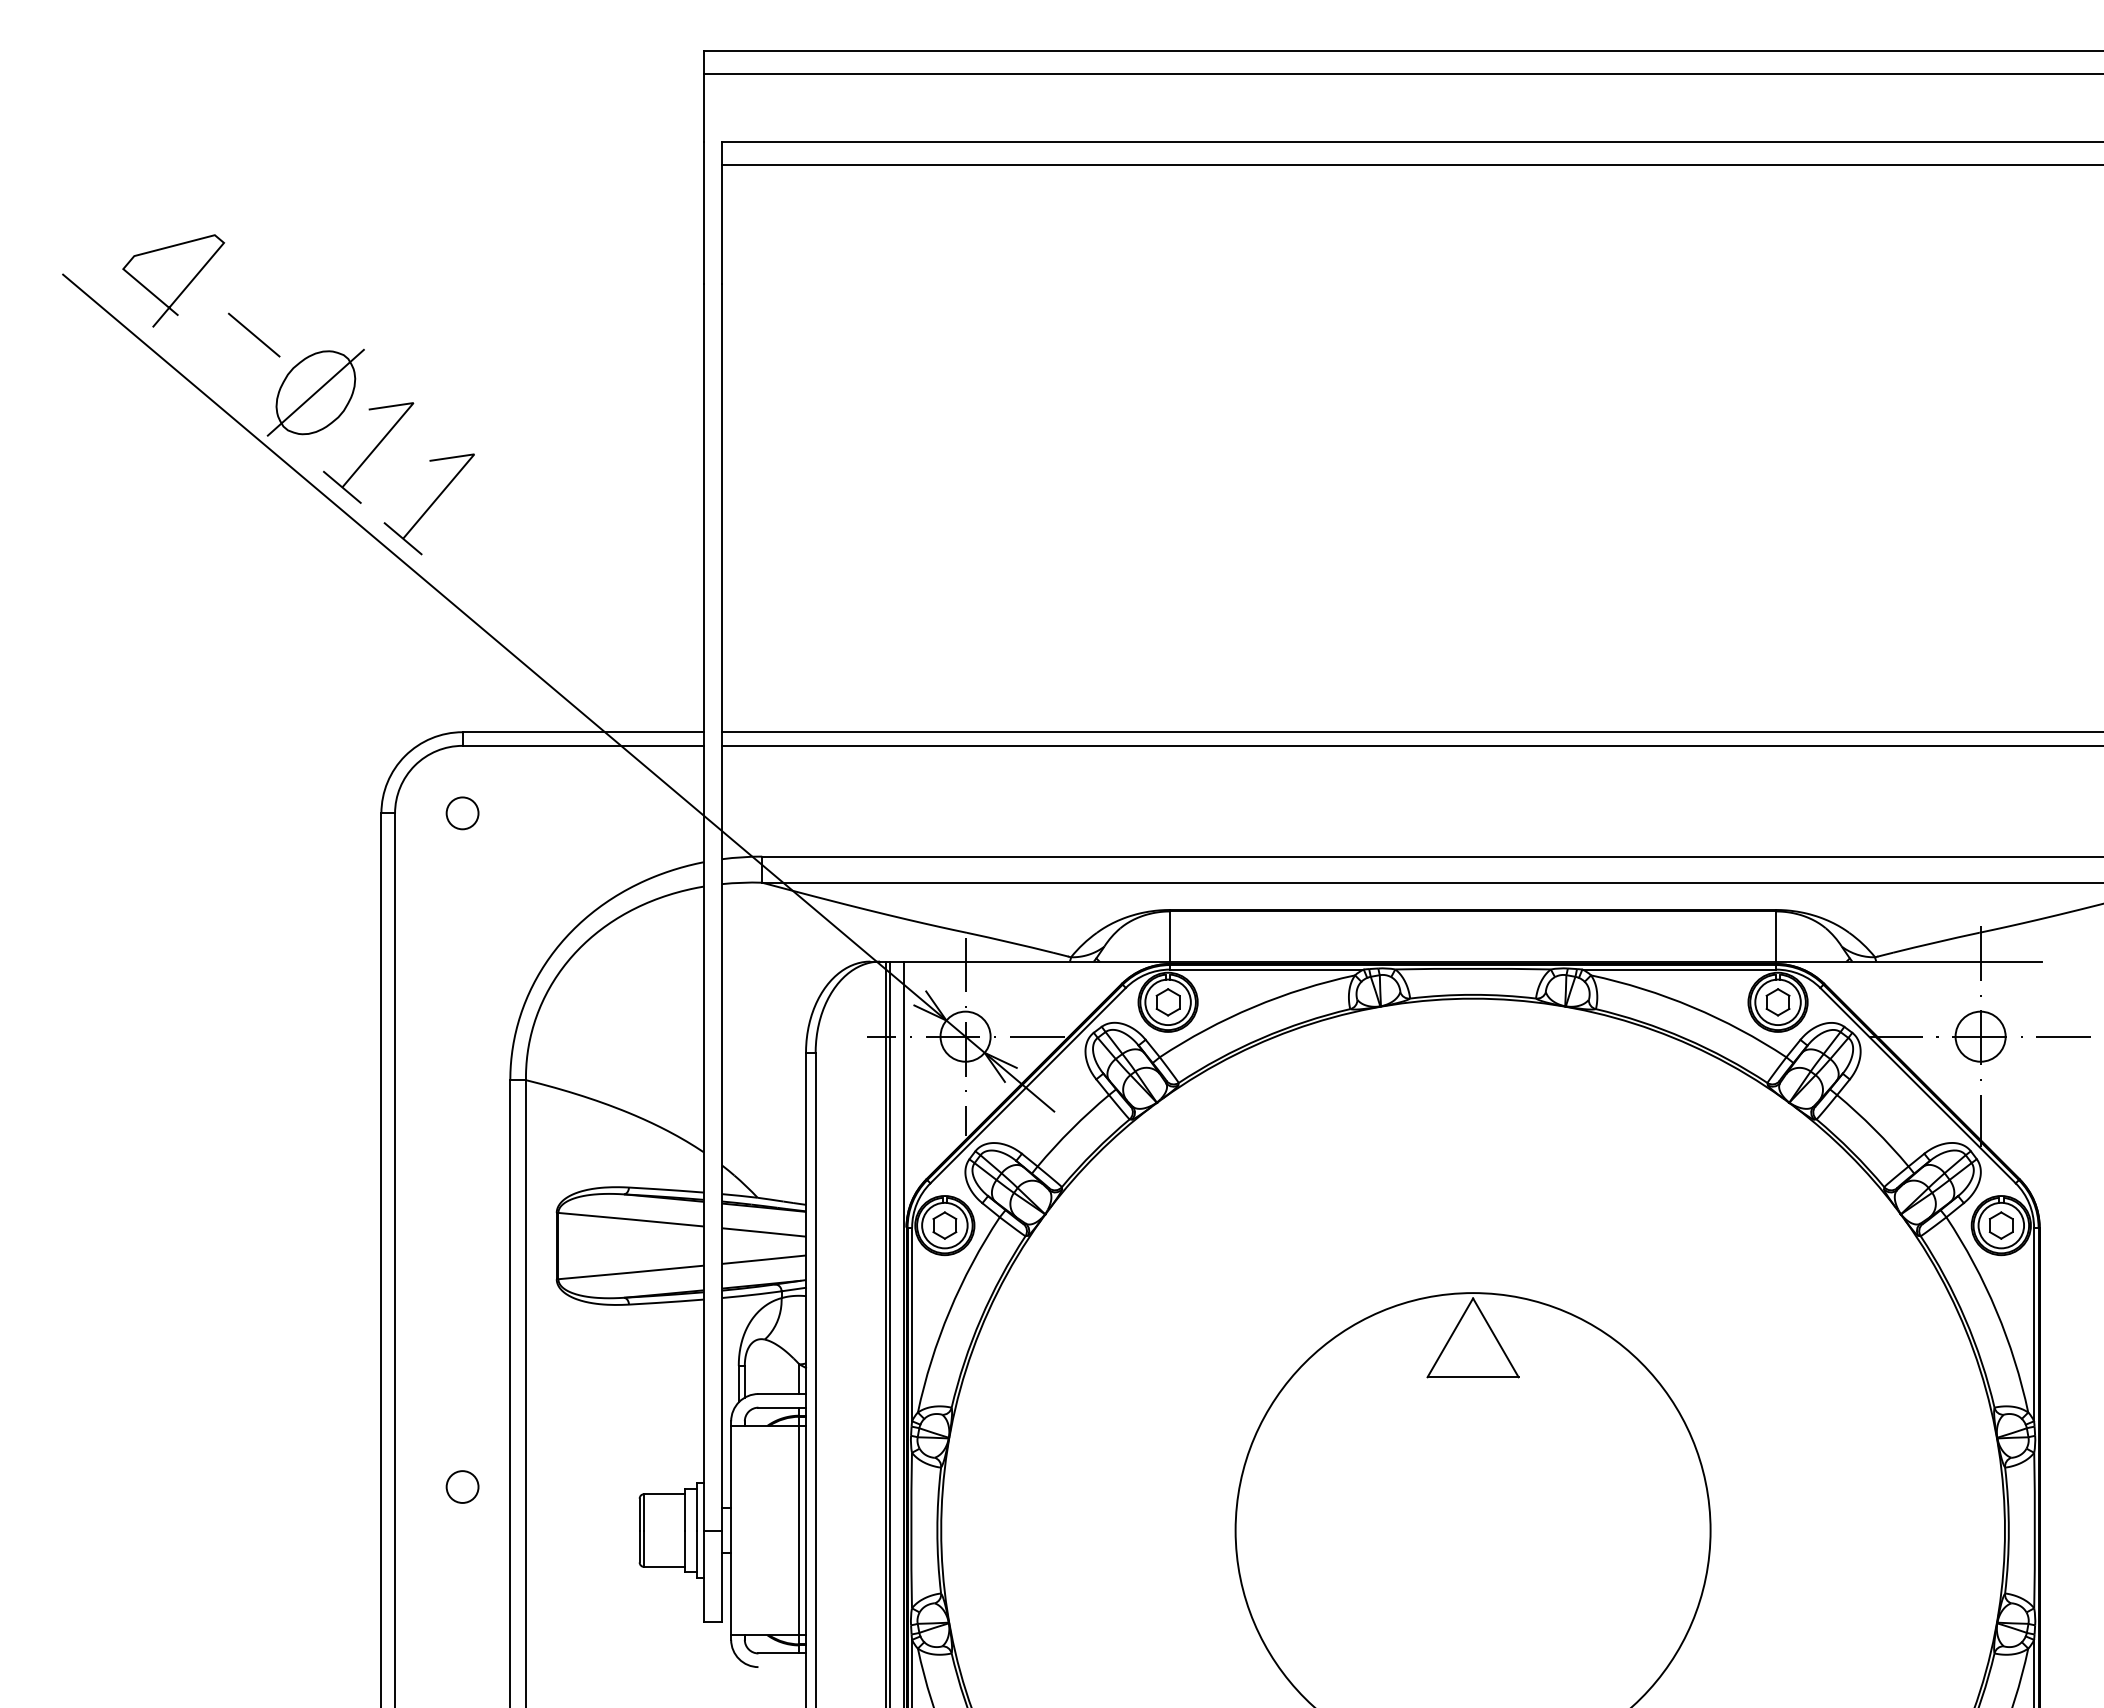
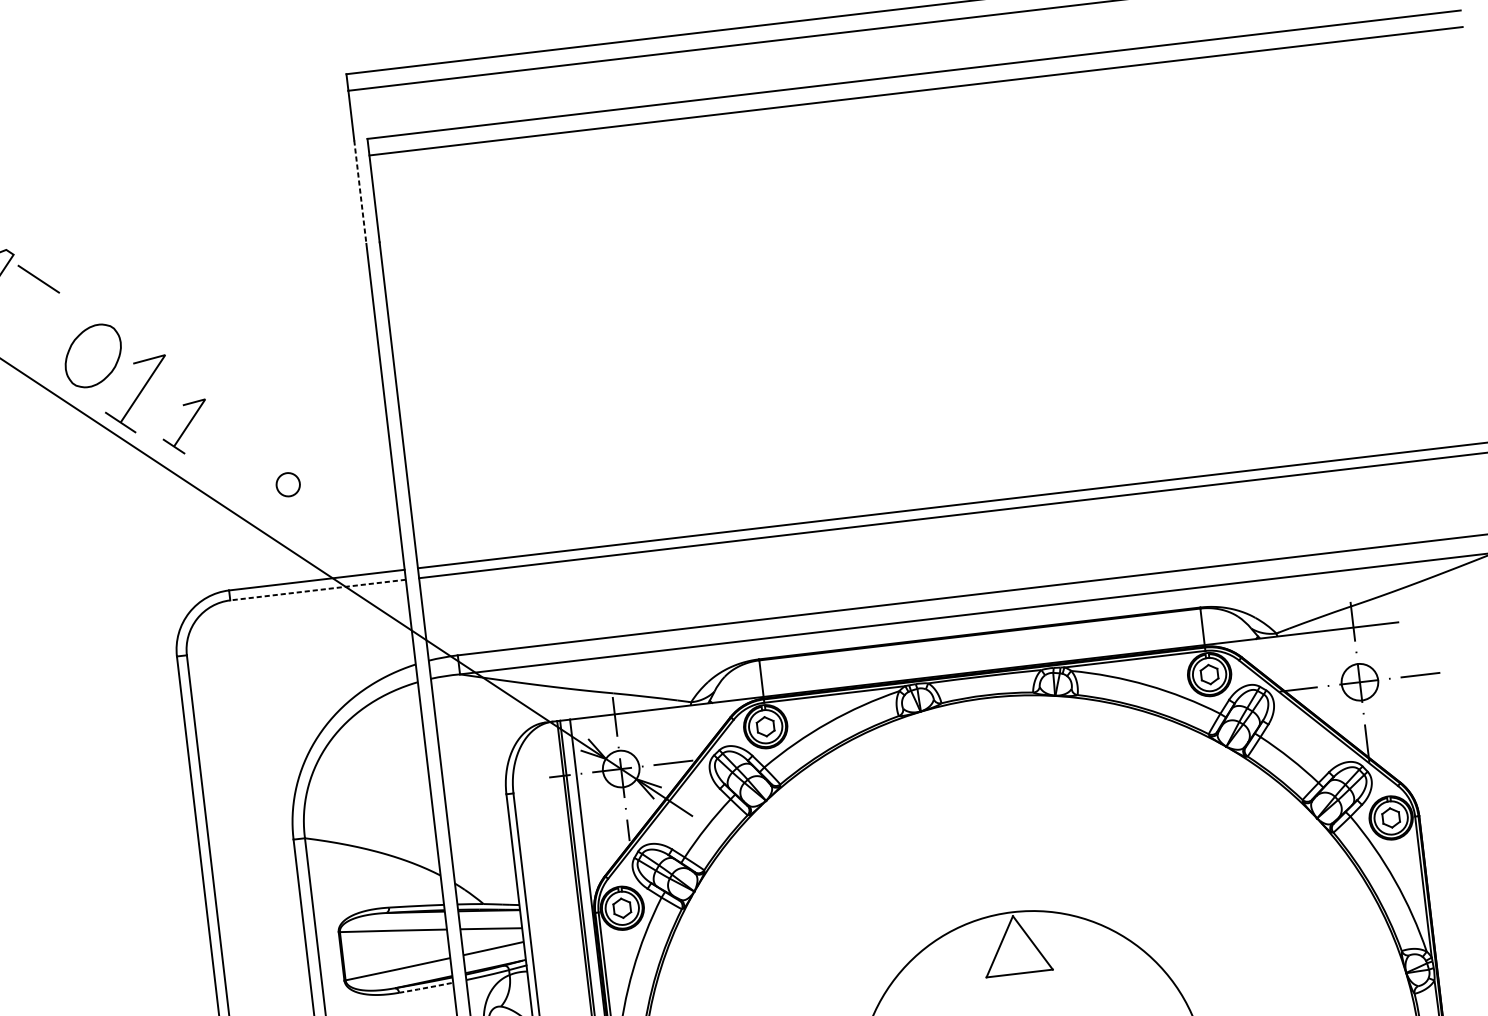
line: (703, 213) -> (360, 192), solid -> dashed
line: (254, 334) -> (38, 278), moved
line: (315, 392) -> (93, 355), removed
part: (428, 504) -> (184, 427), size x0.7
line: (583, 745) -> (318, 589), solid -> dashed
circle: (462, 813) -> (288, 484), moved
line: (666, 1302) -> (426, 988), solid -> dashed

